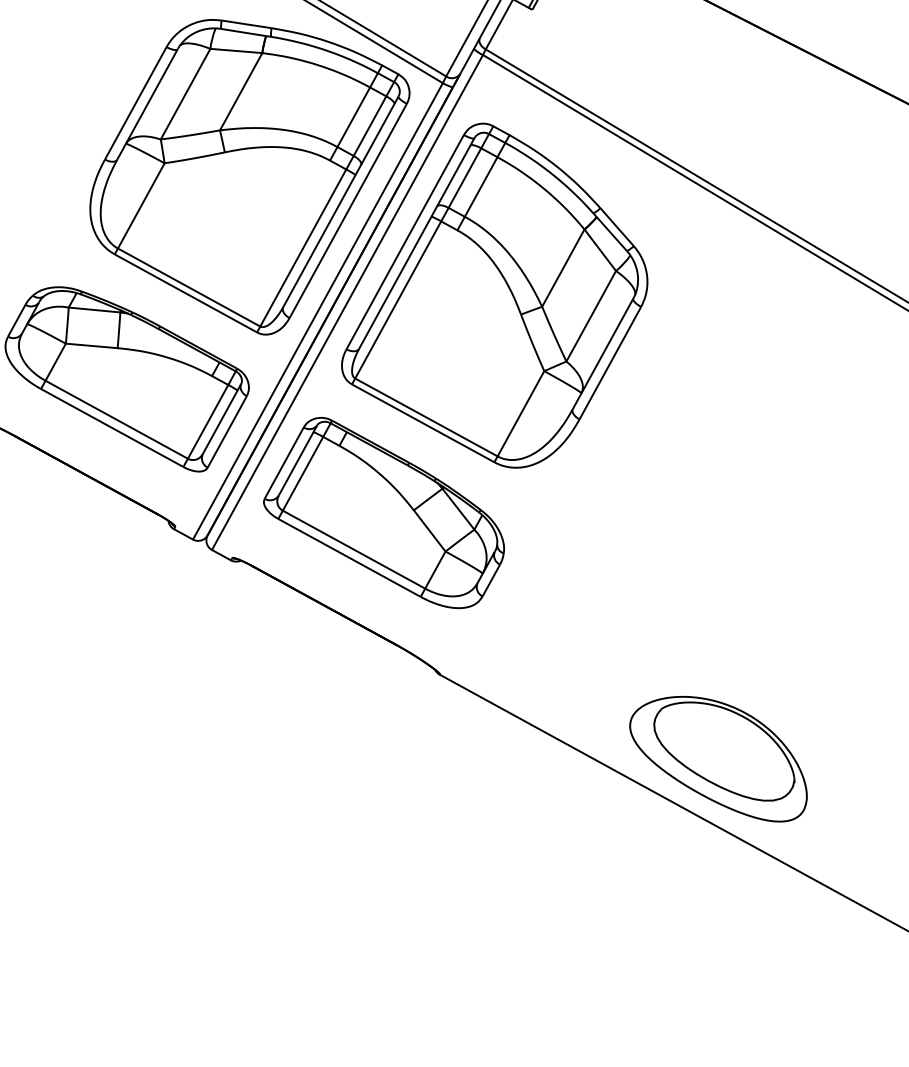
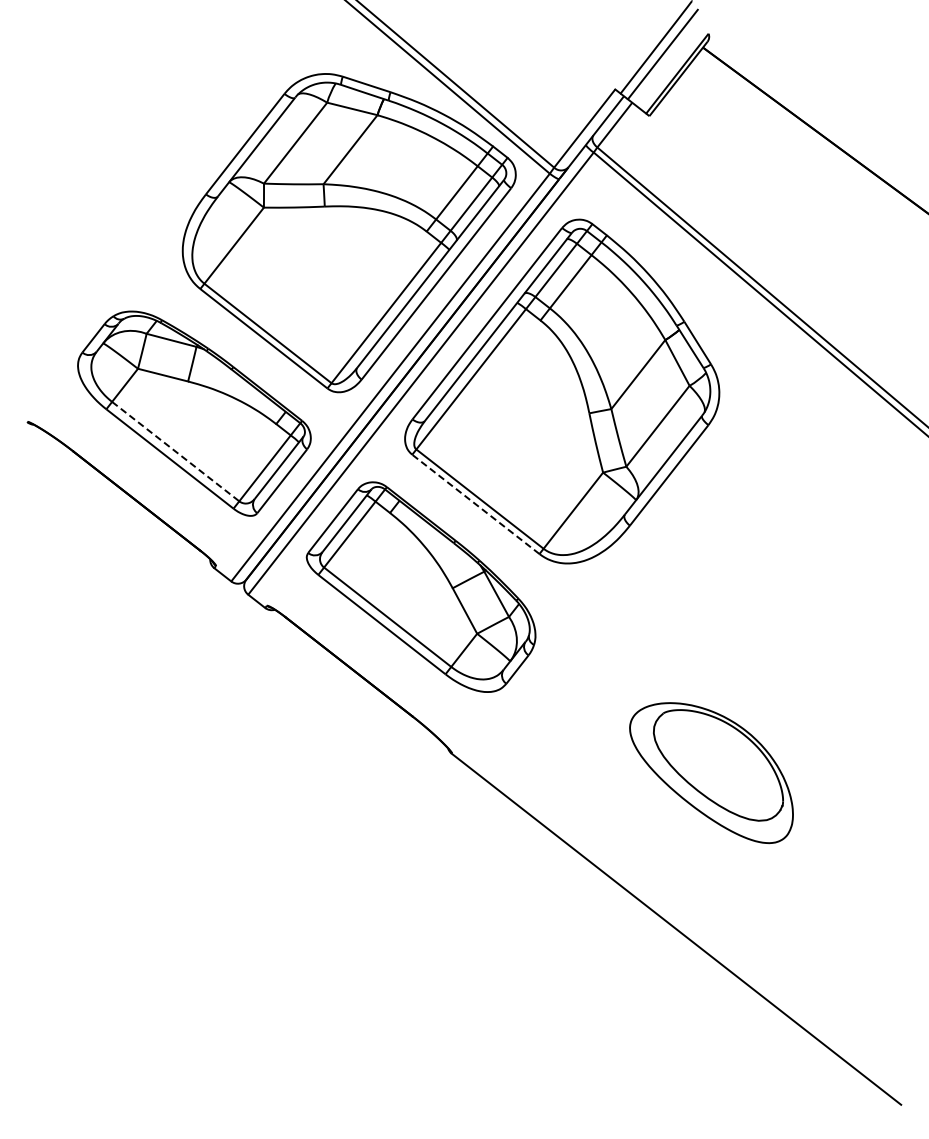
line: (116, 419) -> (175, 451), solid -> dashed
line: (422, 423) -> (475, 504), solid -> dashed
part: (718, 761) -> (711, 773), moved

